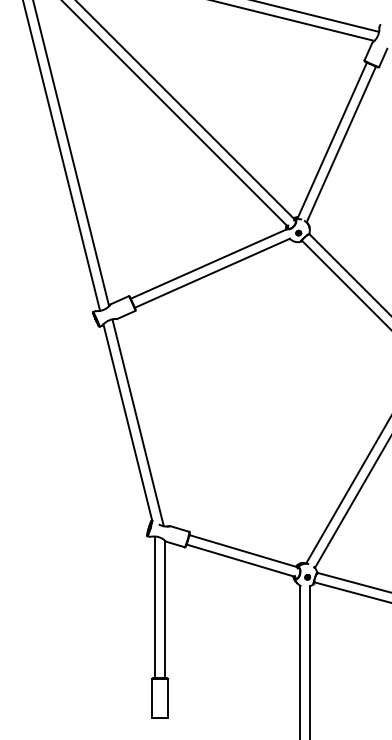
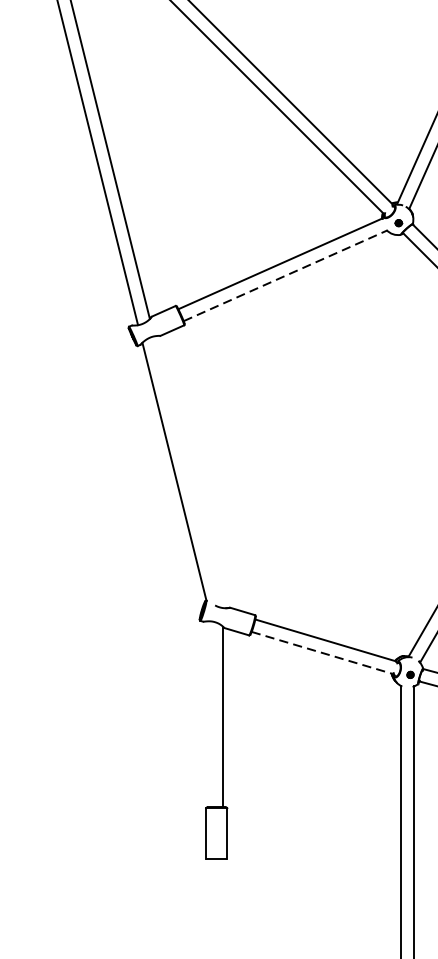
line: (212, 273) -> (285, 276), solid -> dashed
line: (137, 422) -> (187, 471), removed
line: (240, 560) -> (322, 652), solid -> dashed
line: (155, 607) -> (210, 714), removed

